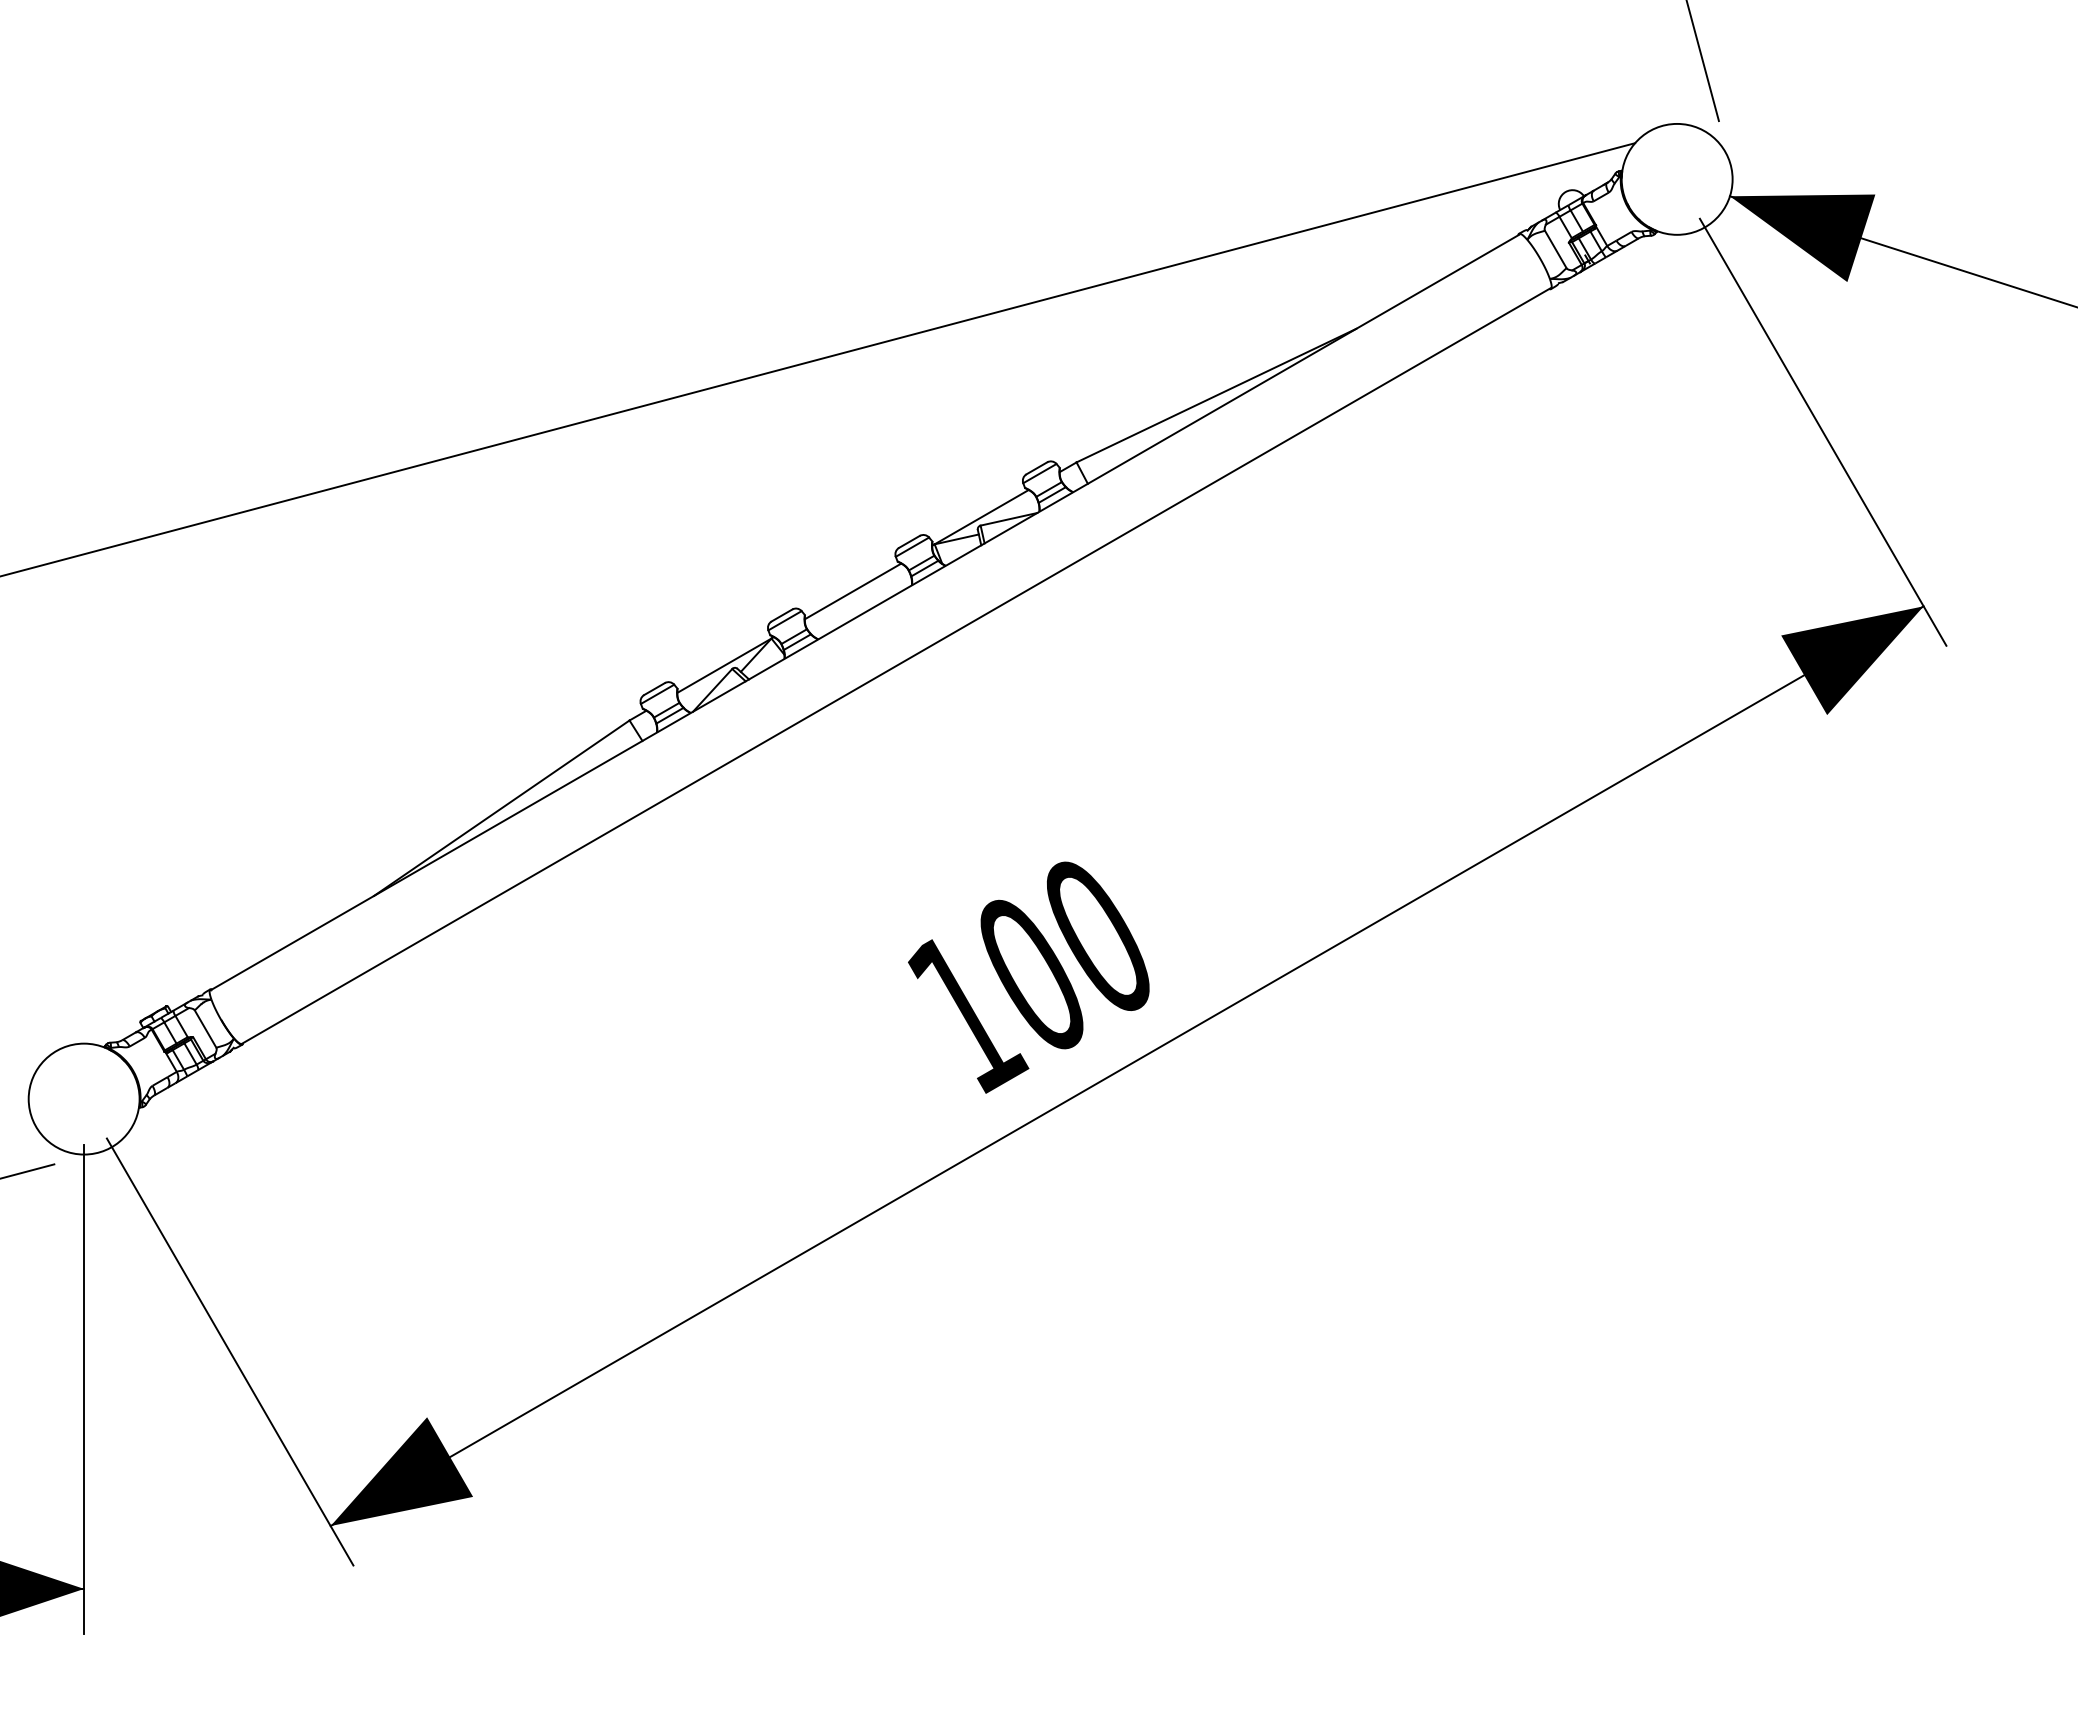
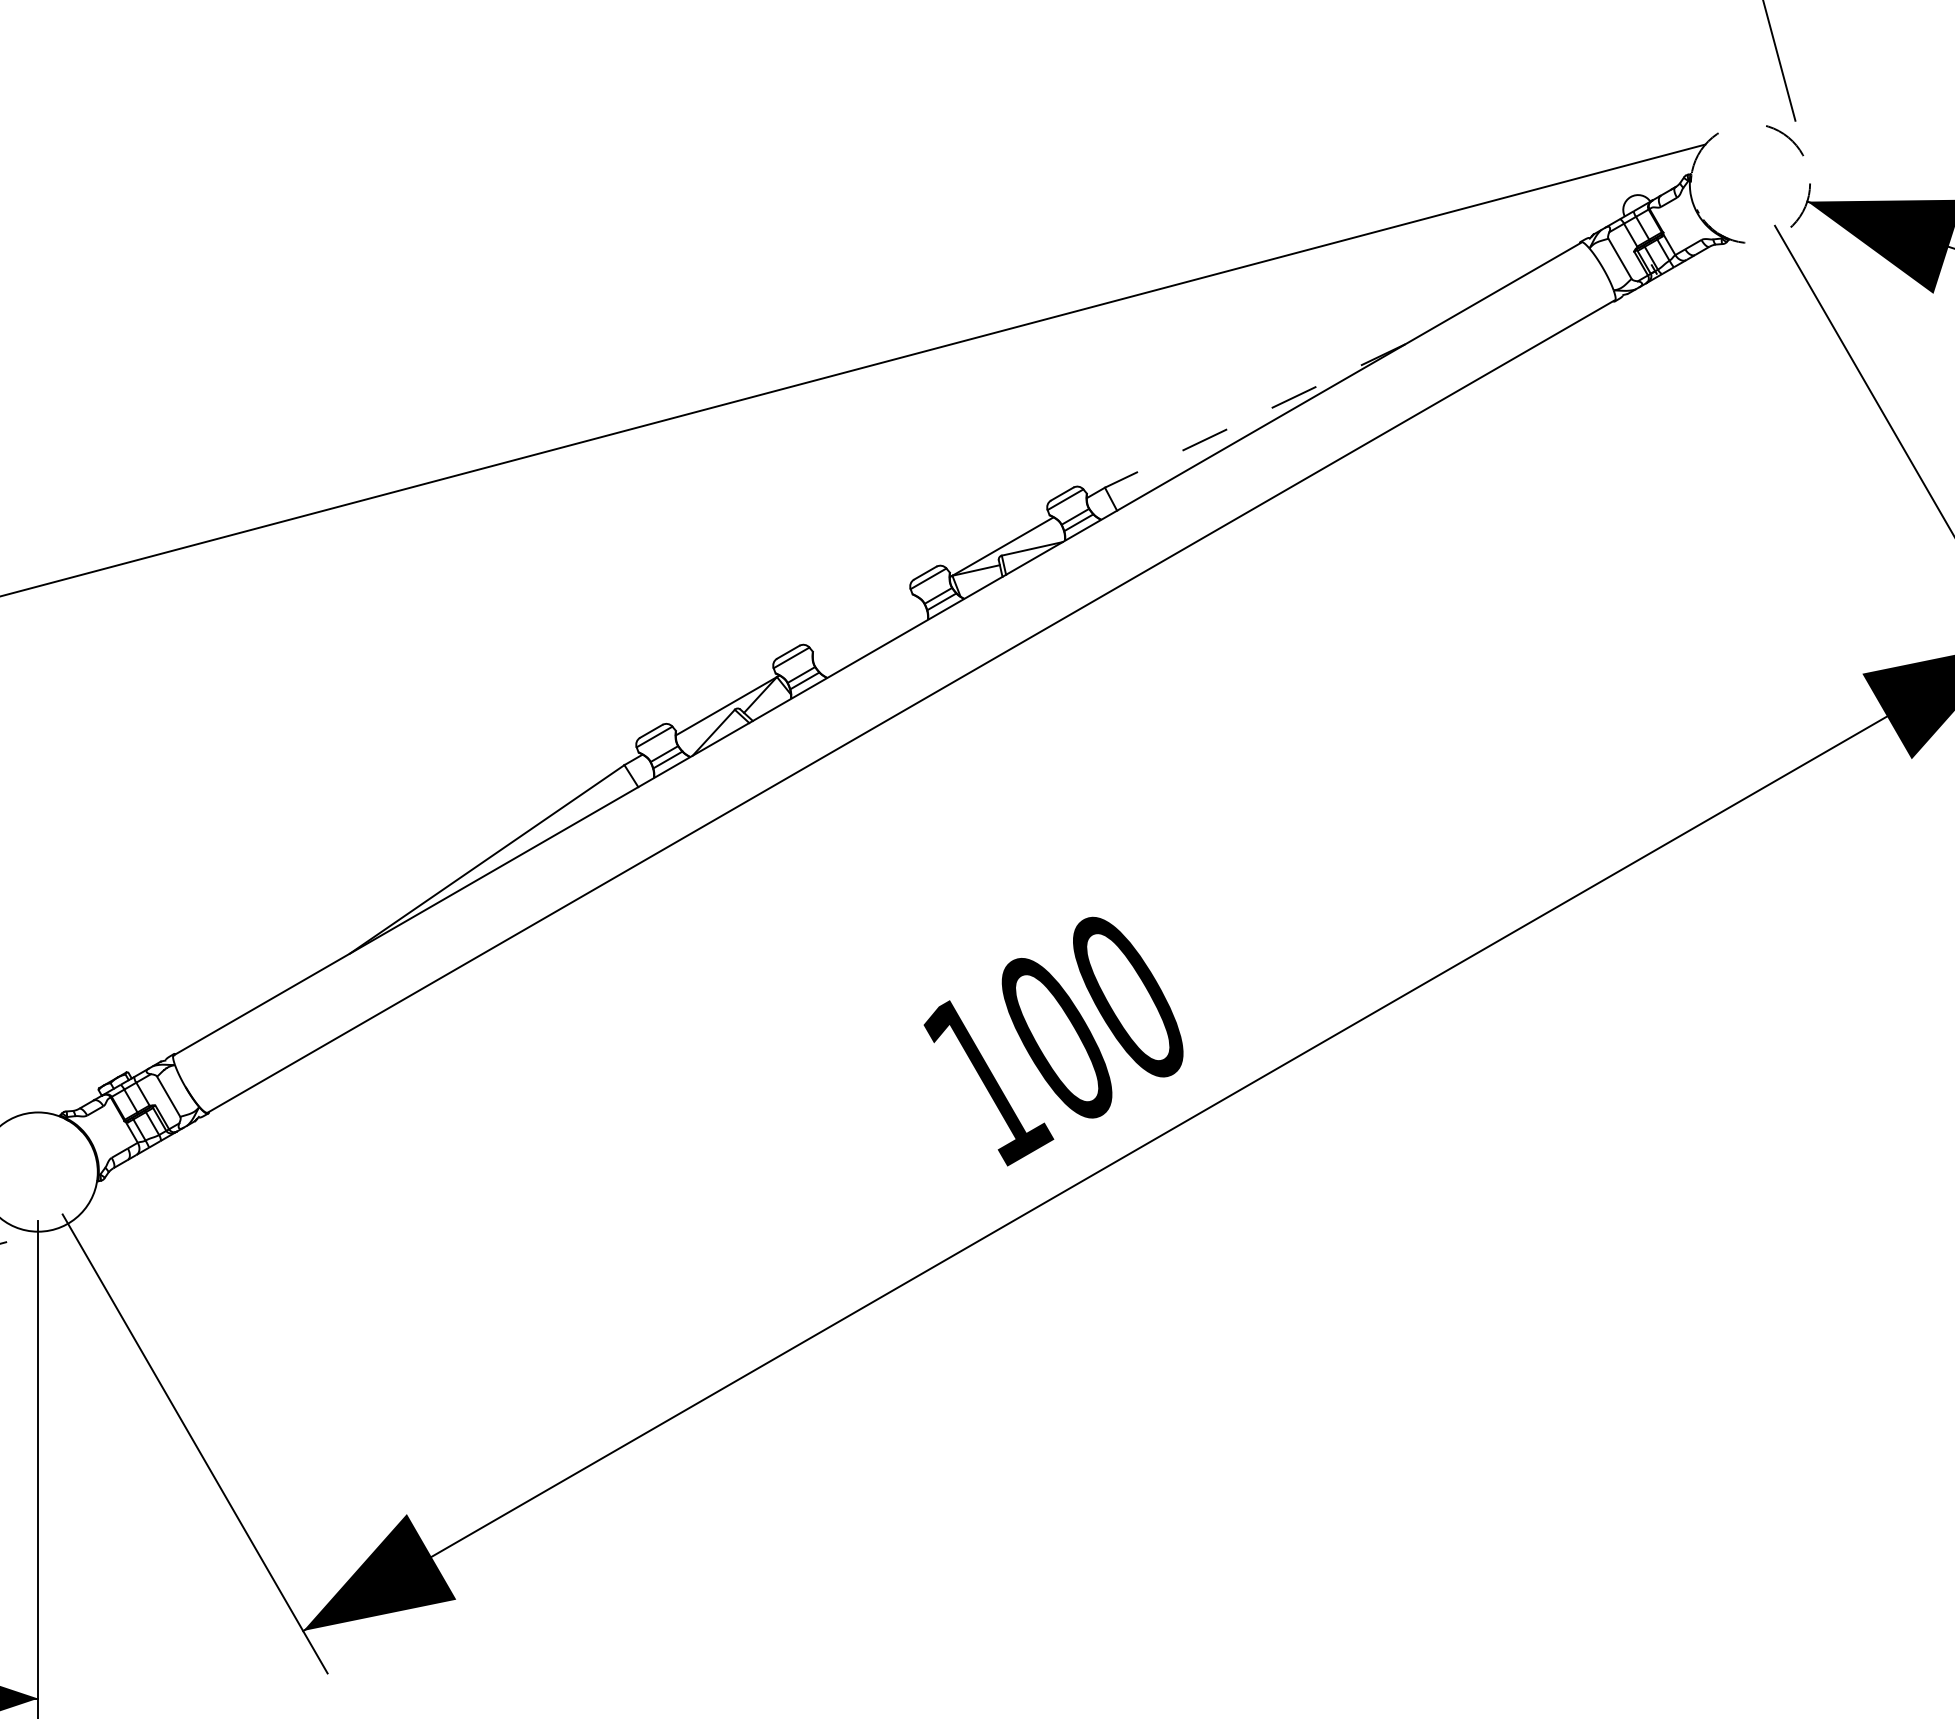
circle: (1676, 178) -> (1749, 182), solid -> dashed
line: (1216, 395) -> (1255, 415), solid -> dashed
line: (852, 591) -> (864, 626), removed

